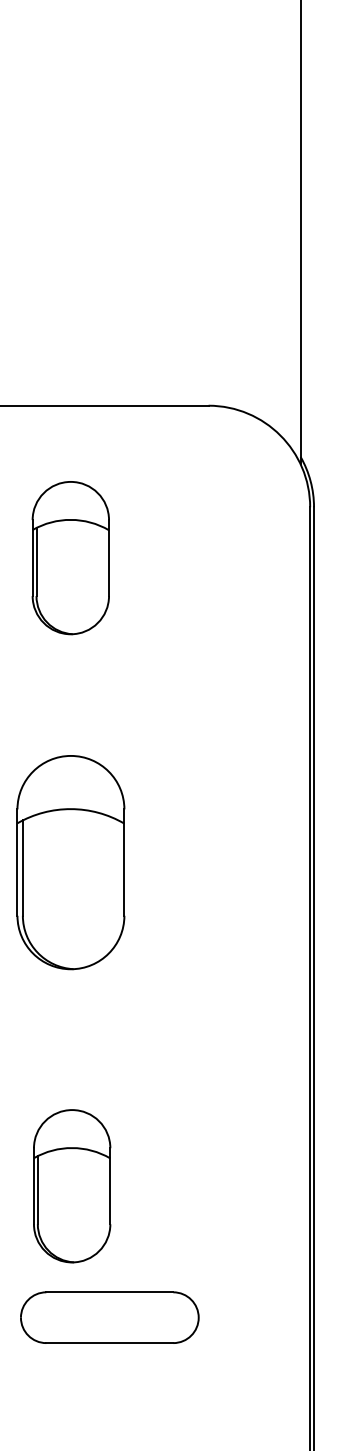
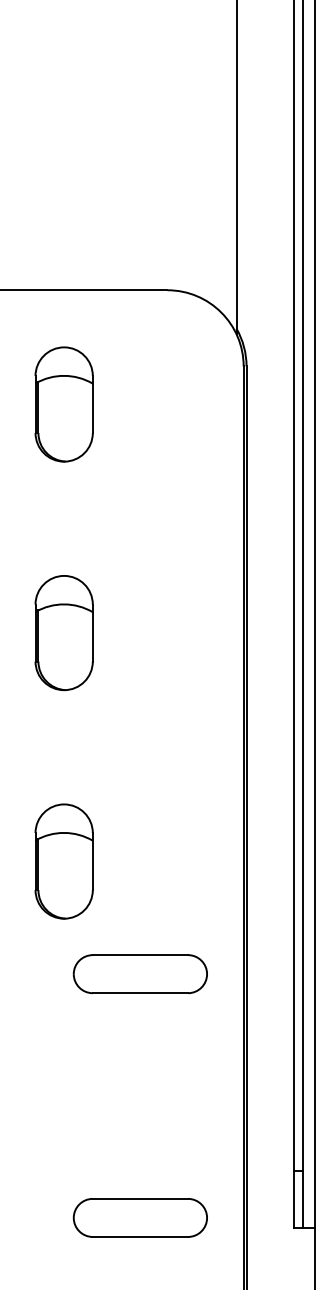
part: (69, 863) -> (63, 633), size x0.71
part: (71, 1186) -> (63, 861), moved
part: (108, 1318) -> (139, 974), moved

